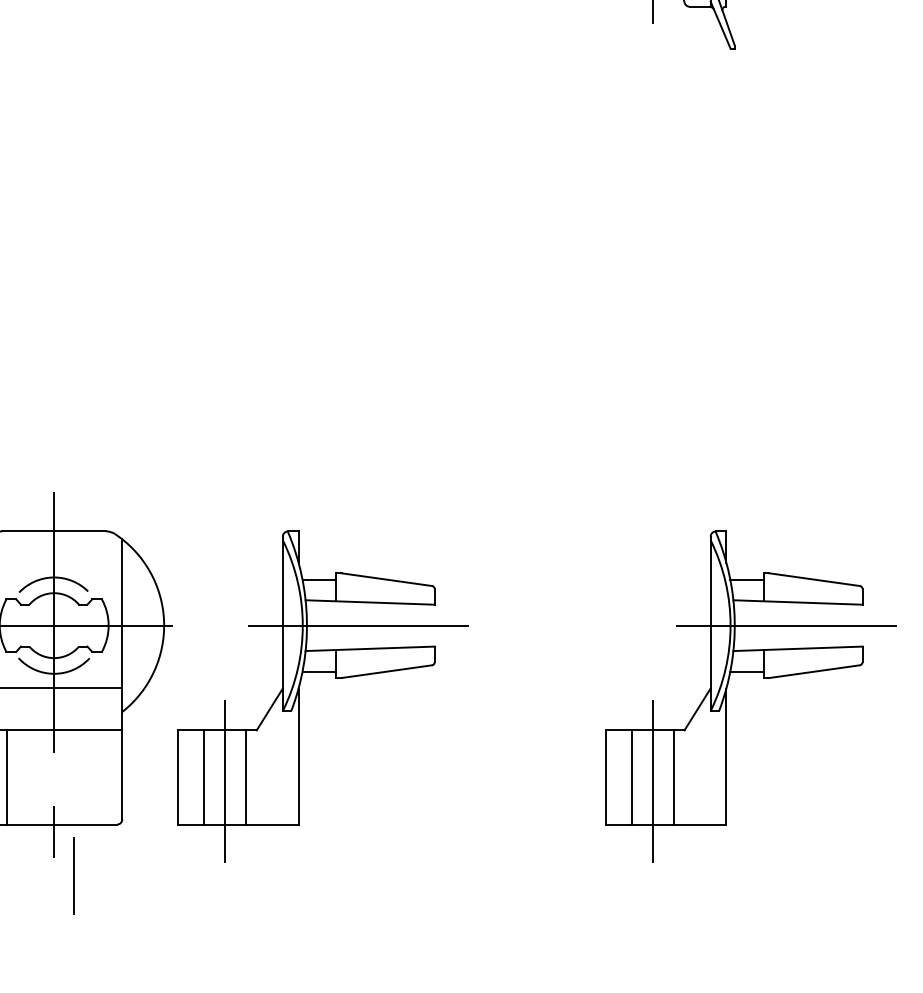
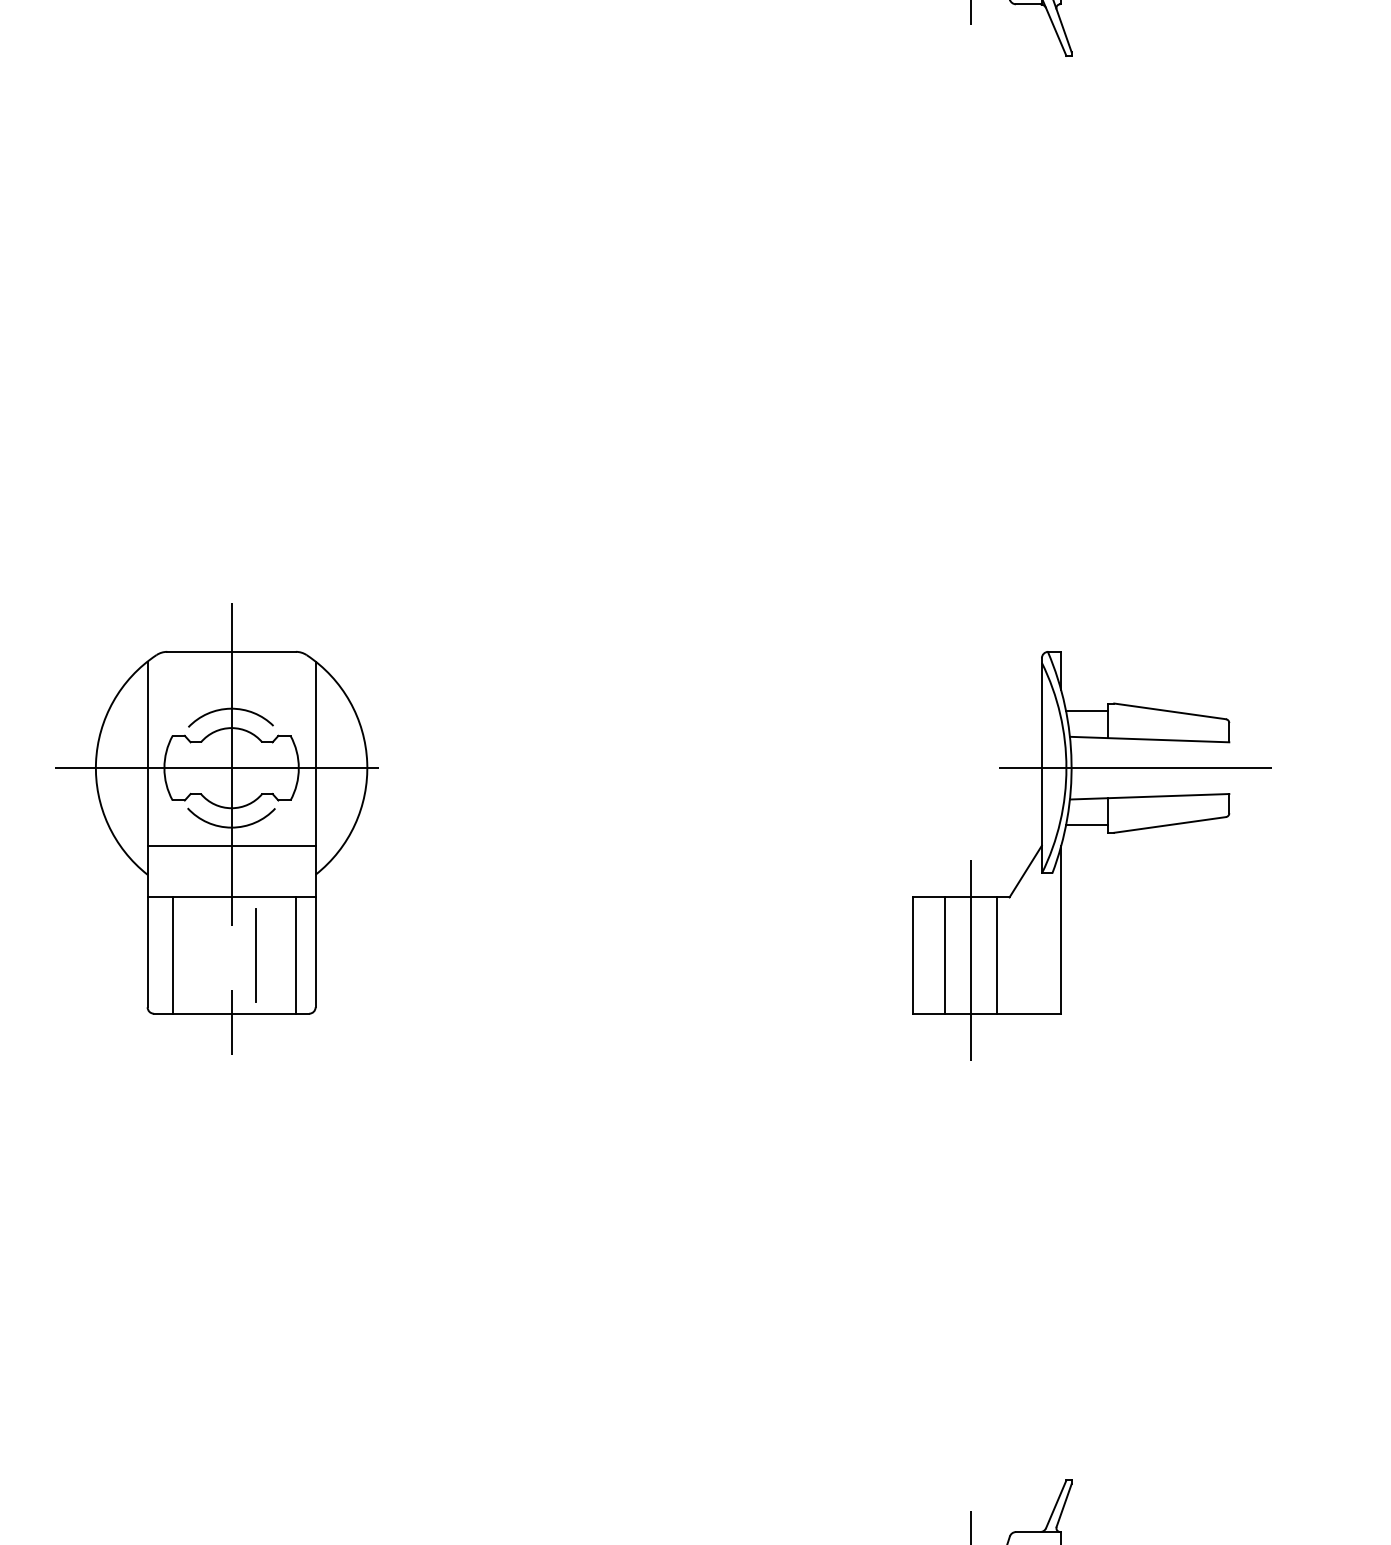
part: (336, 678) -> (579, 833), removed
line: (106, 777) -> (296, 955), added
line: (73, 875) -> (255, 955), moved

